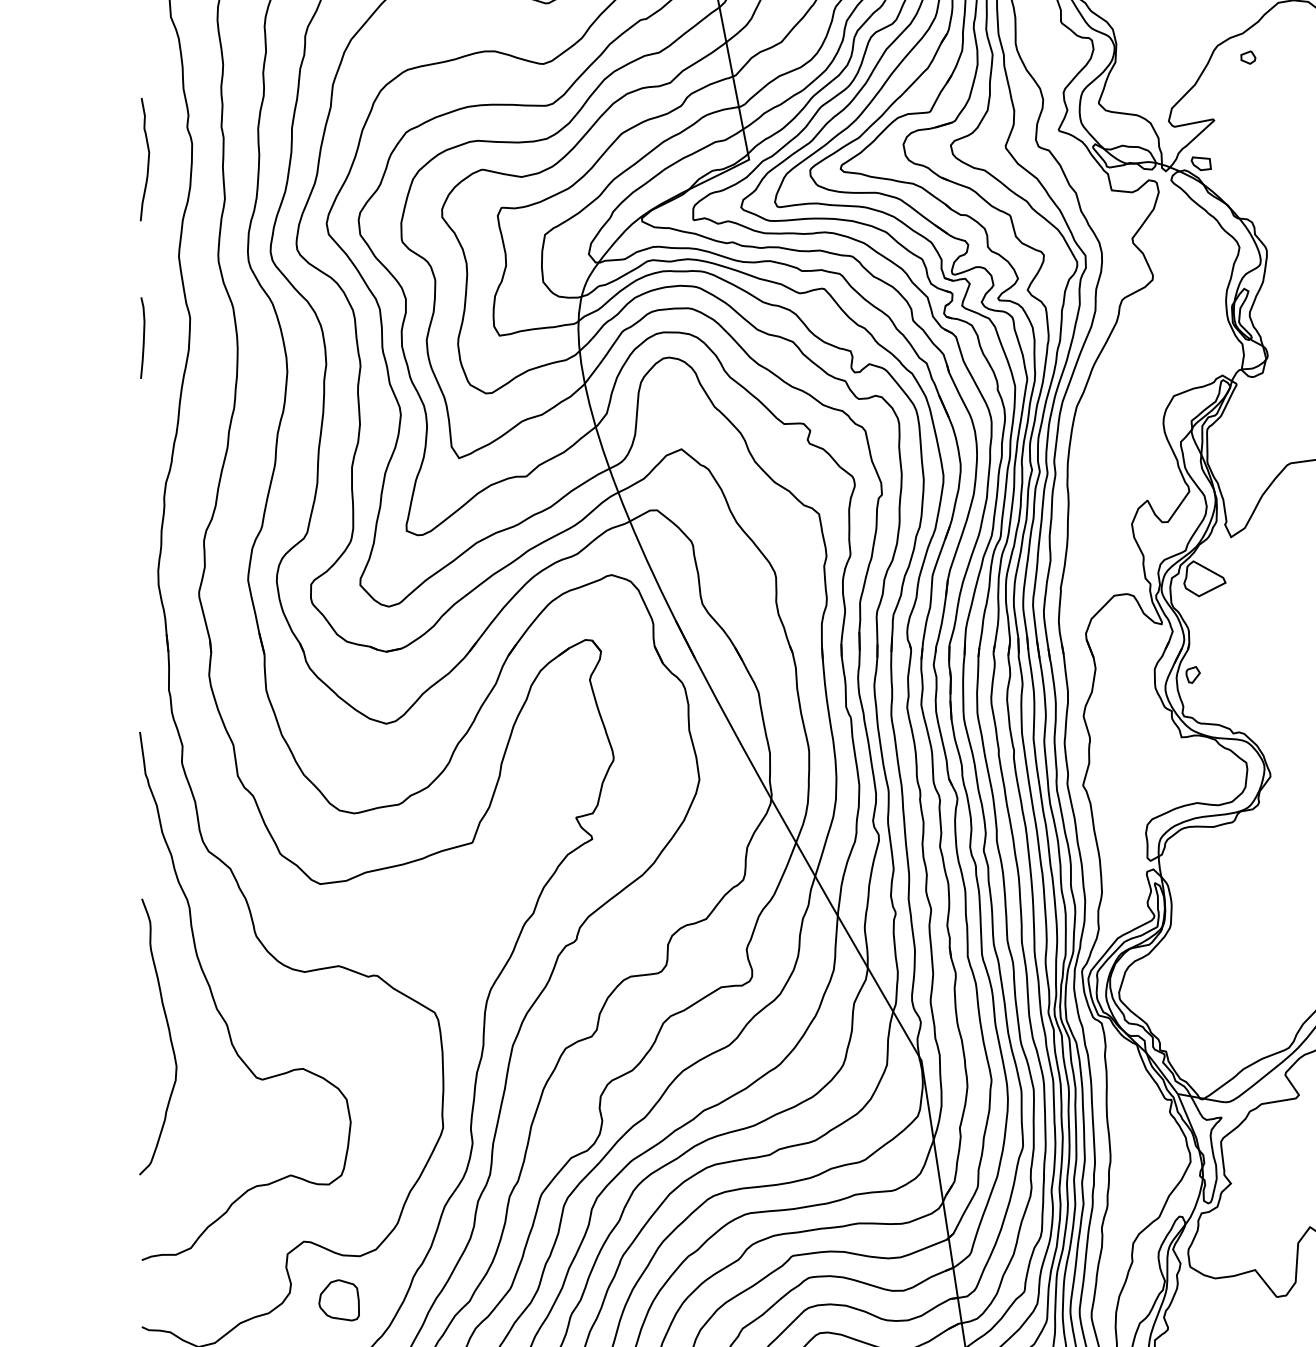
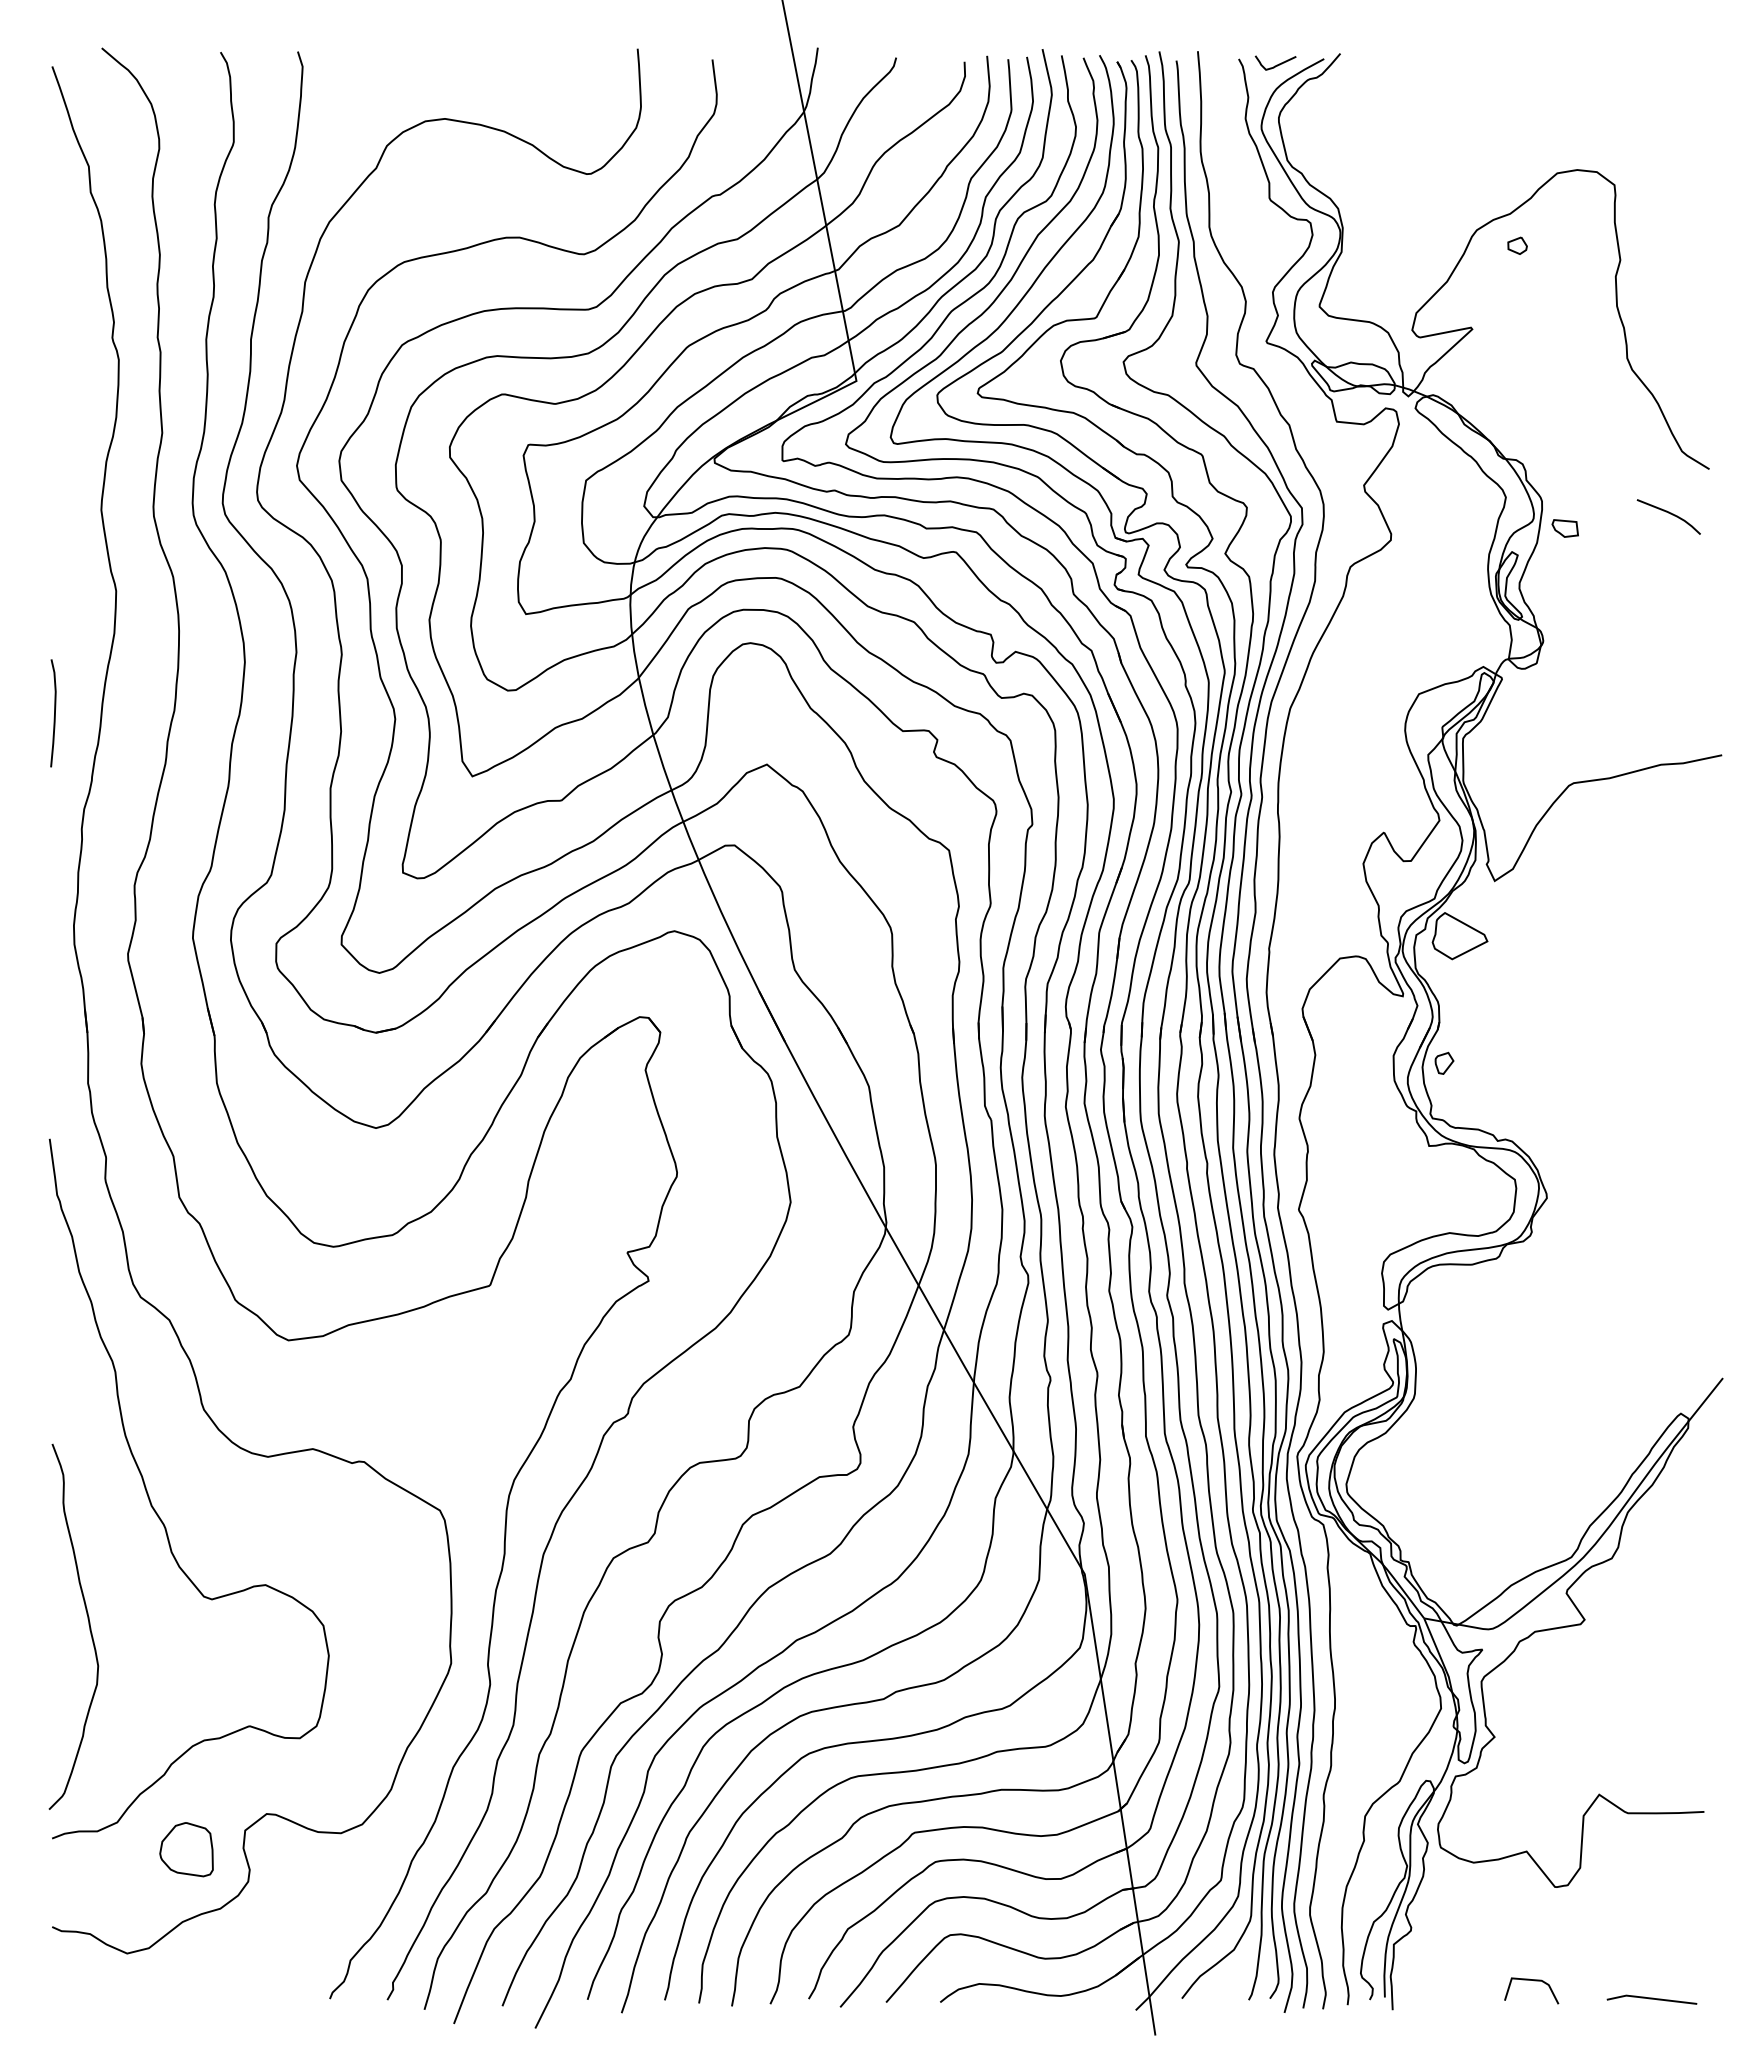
curve: (148, 159) -> (60, 380), removed
part: (1200, 163) -> (1564, 528), moved
curve: (143, 338) -> (54, 713), moved
curve: (169, 1035) -> (88, 1625), moved
part: (339, 1300) -> (186, 1849), moved

